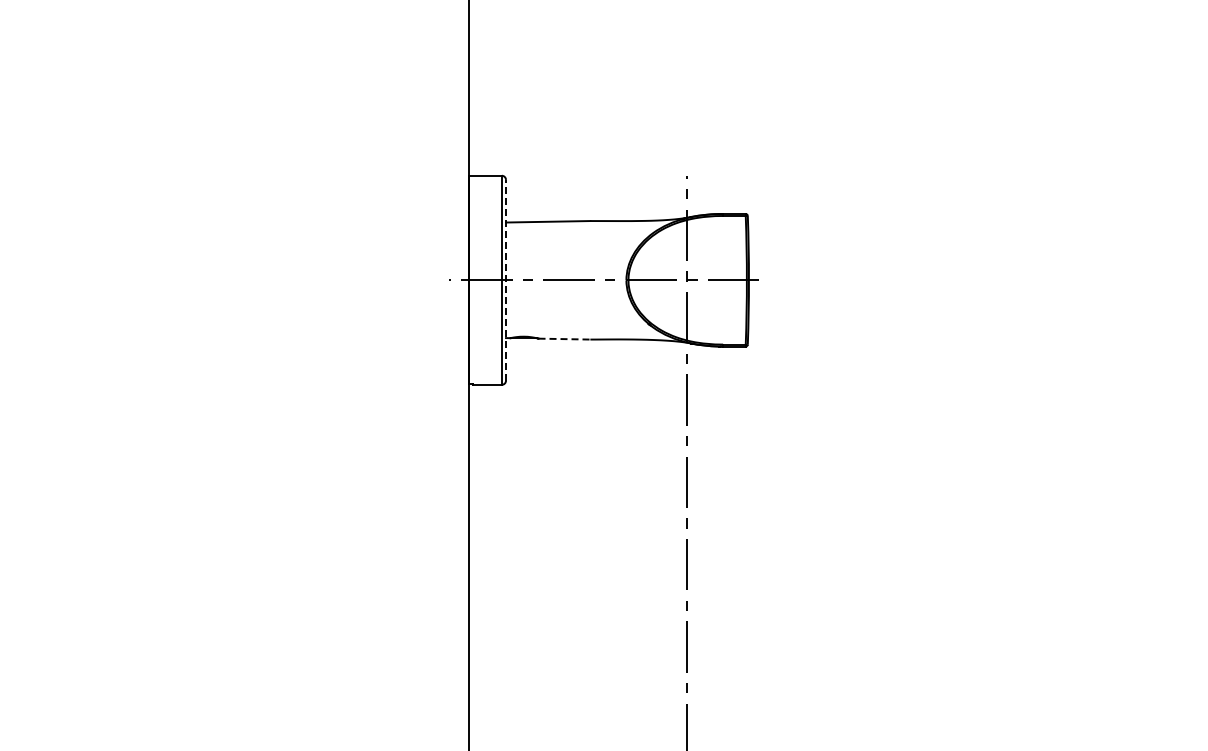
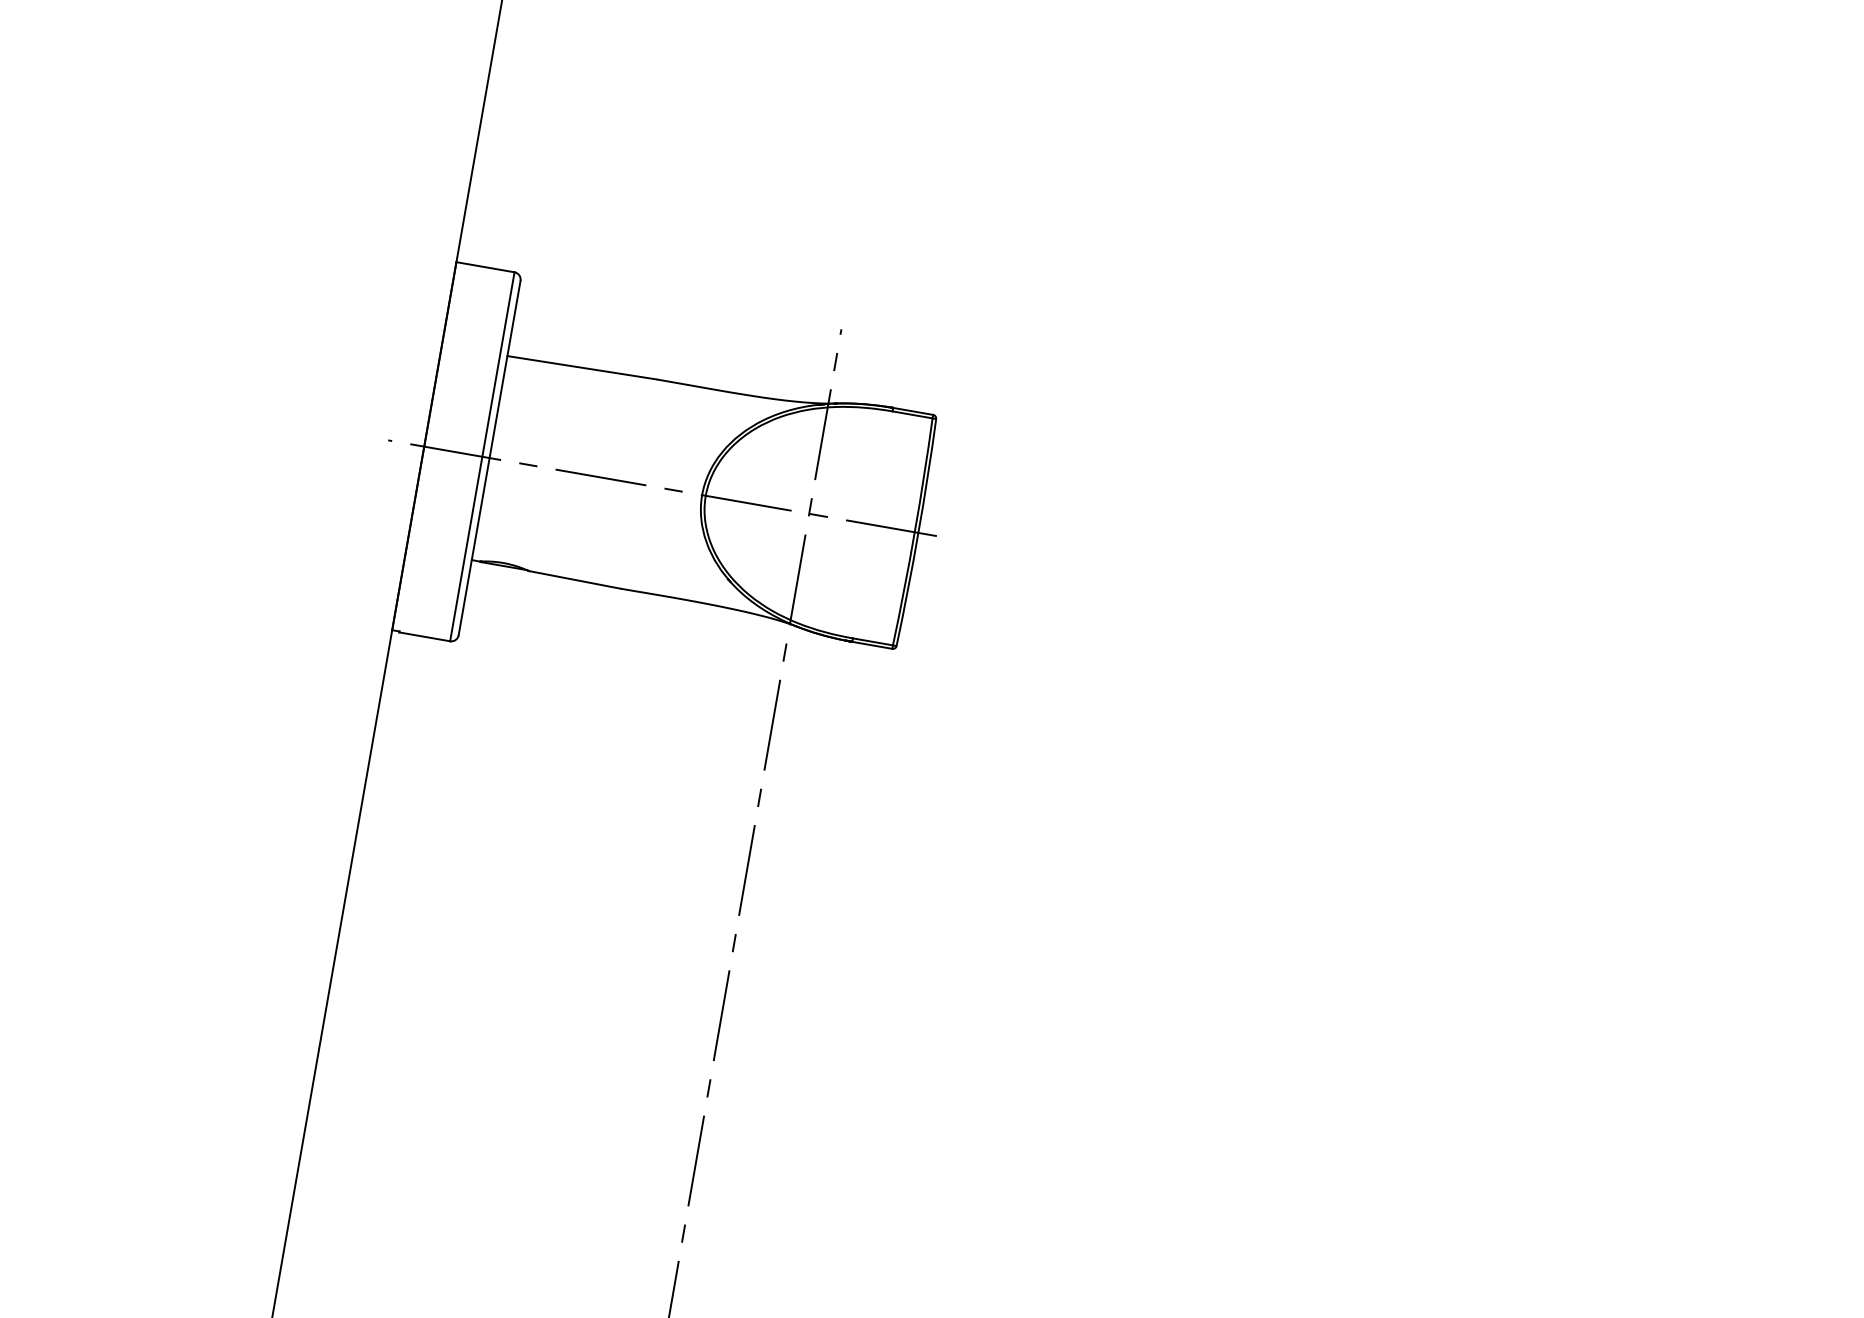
line: (506, 279) -> (490, 456), dashed -> solid
line: (564, 339) -> (574, 580), dashed -> solid

